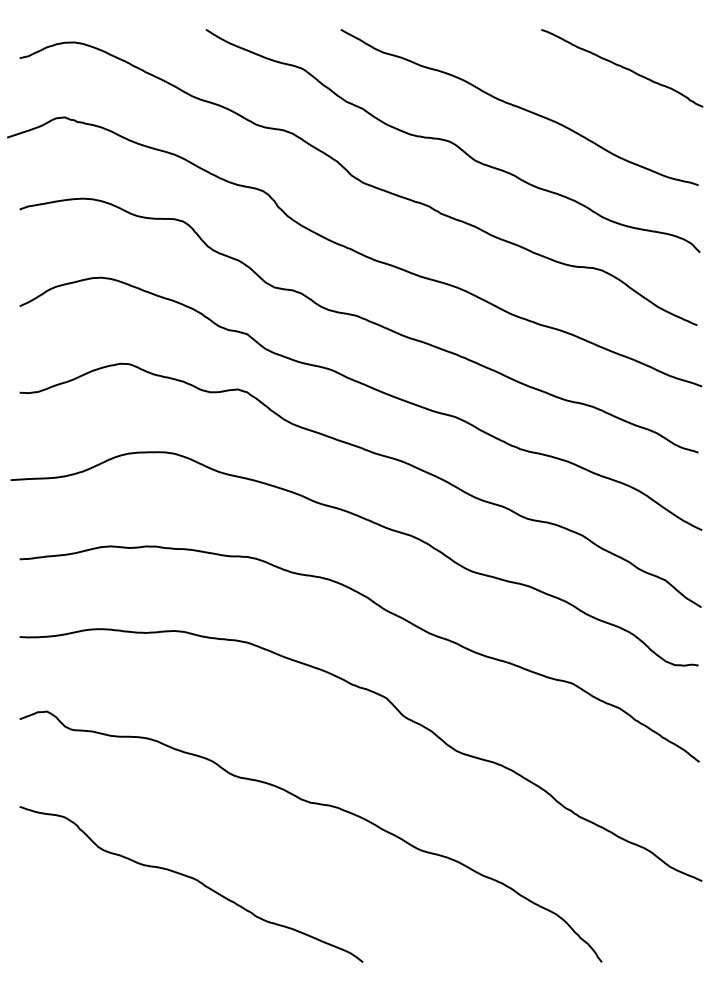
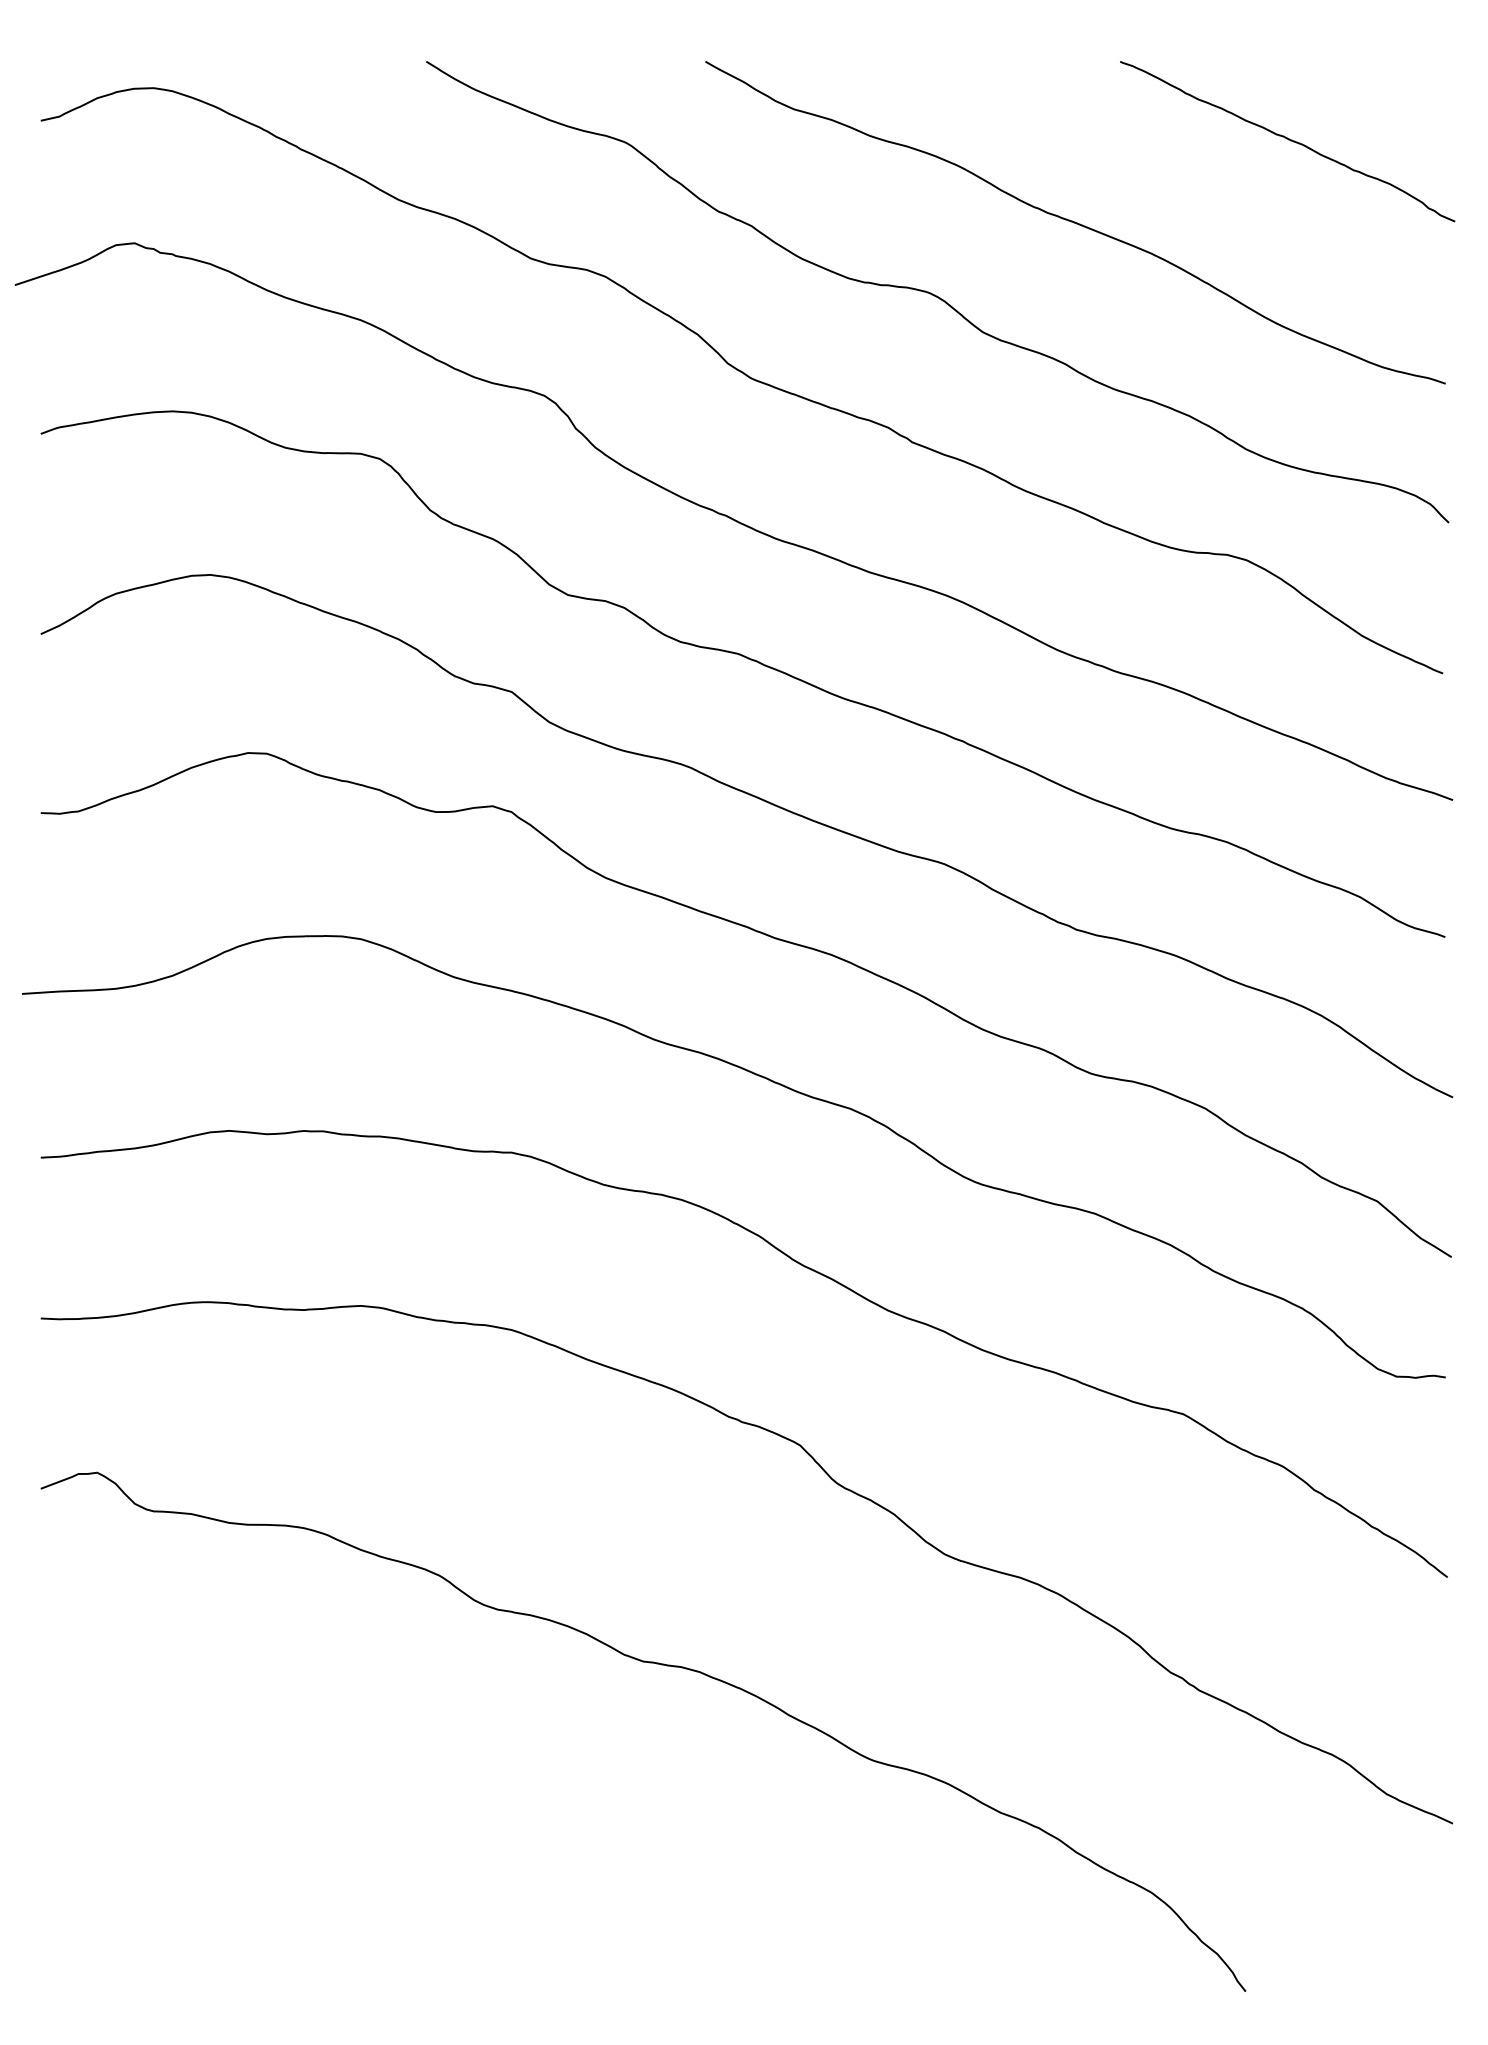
curve: (194, 880) -> (402, 1822), removed

